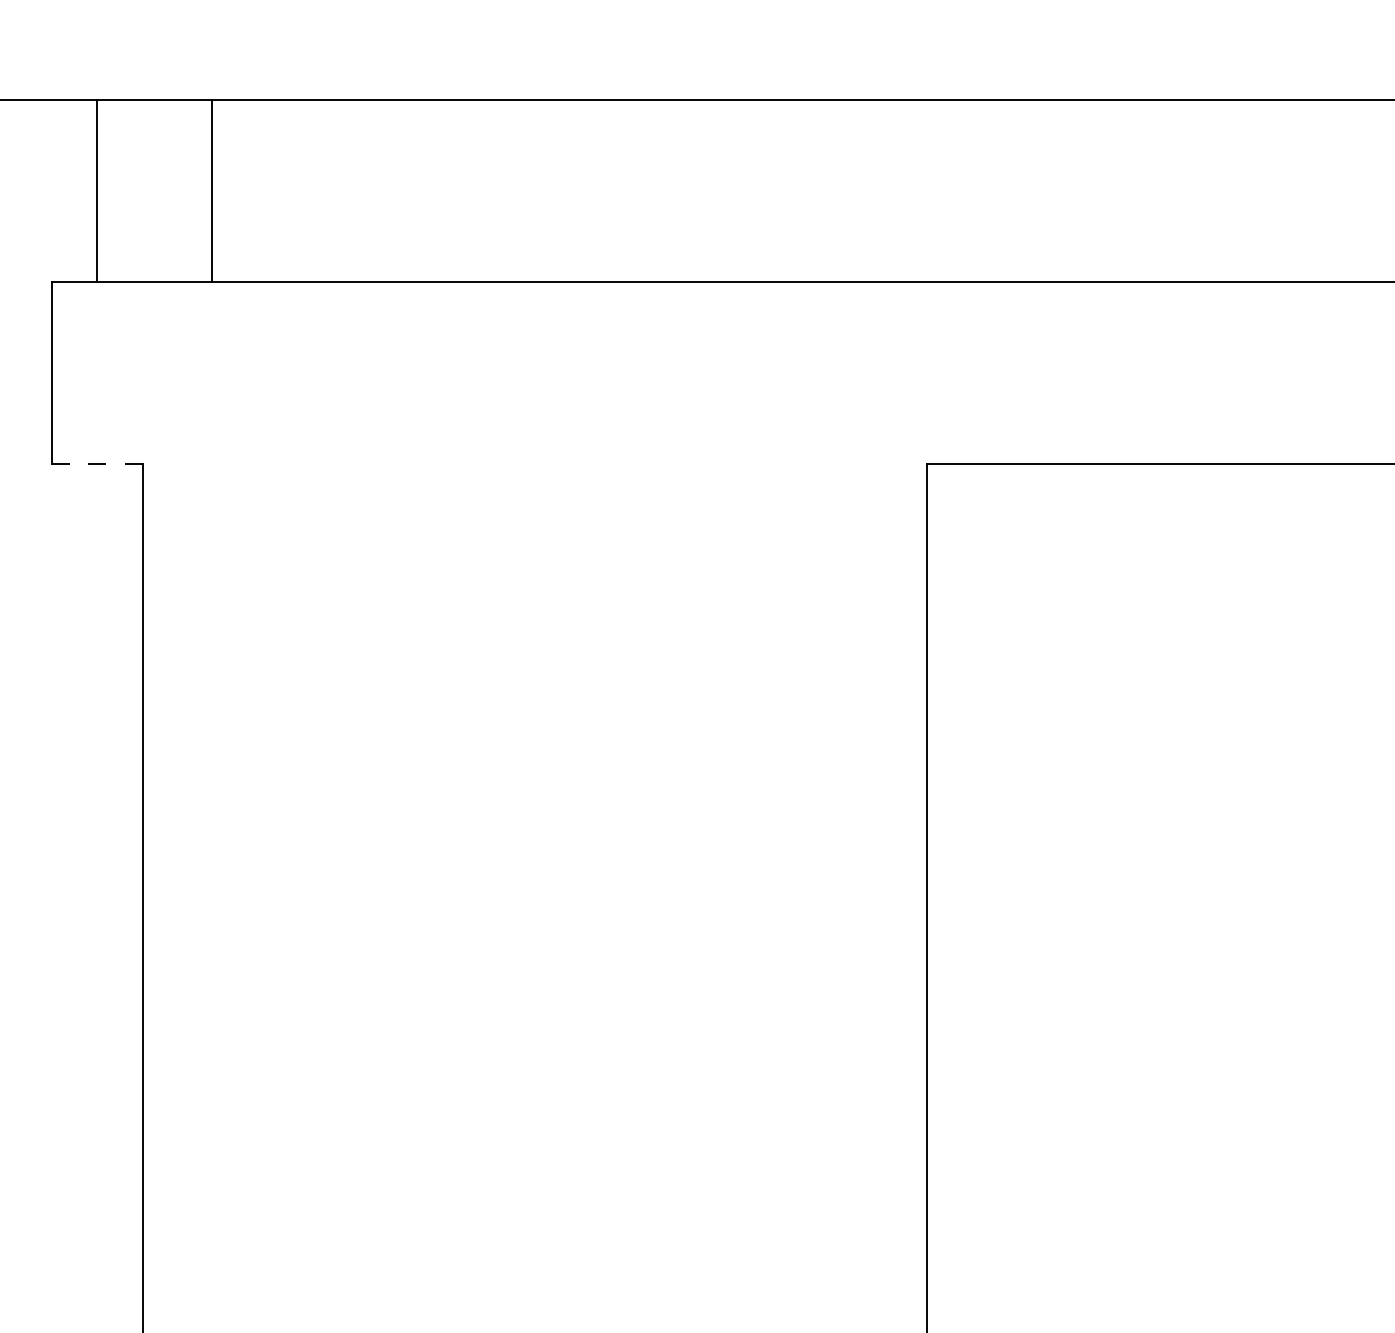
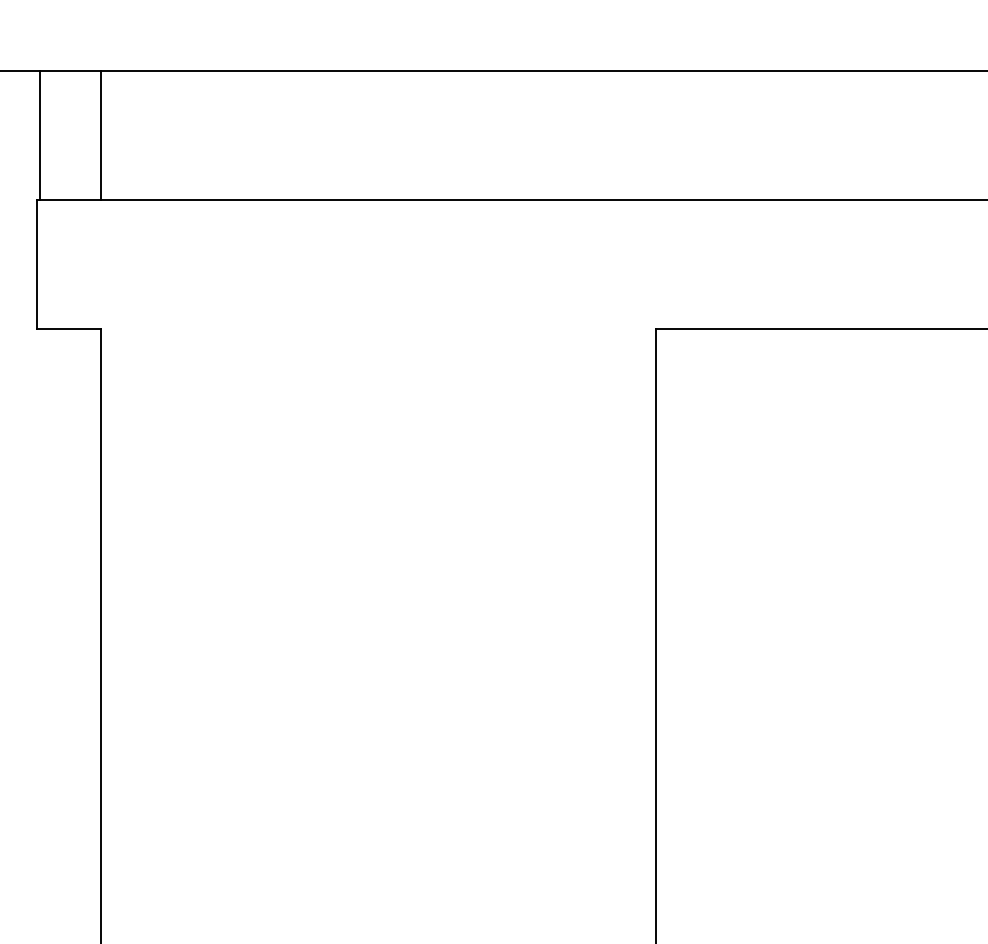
line: (97, 191) -> (40, 135), moved
line: (211, 191) -> (101, 135), moved
line: (96, 464) -> (68, 328), dashed -> solid

